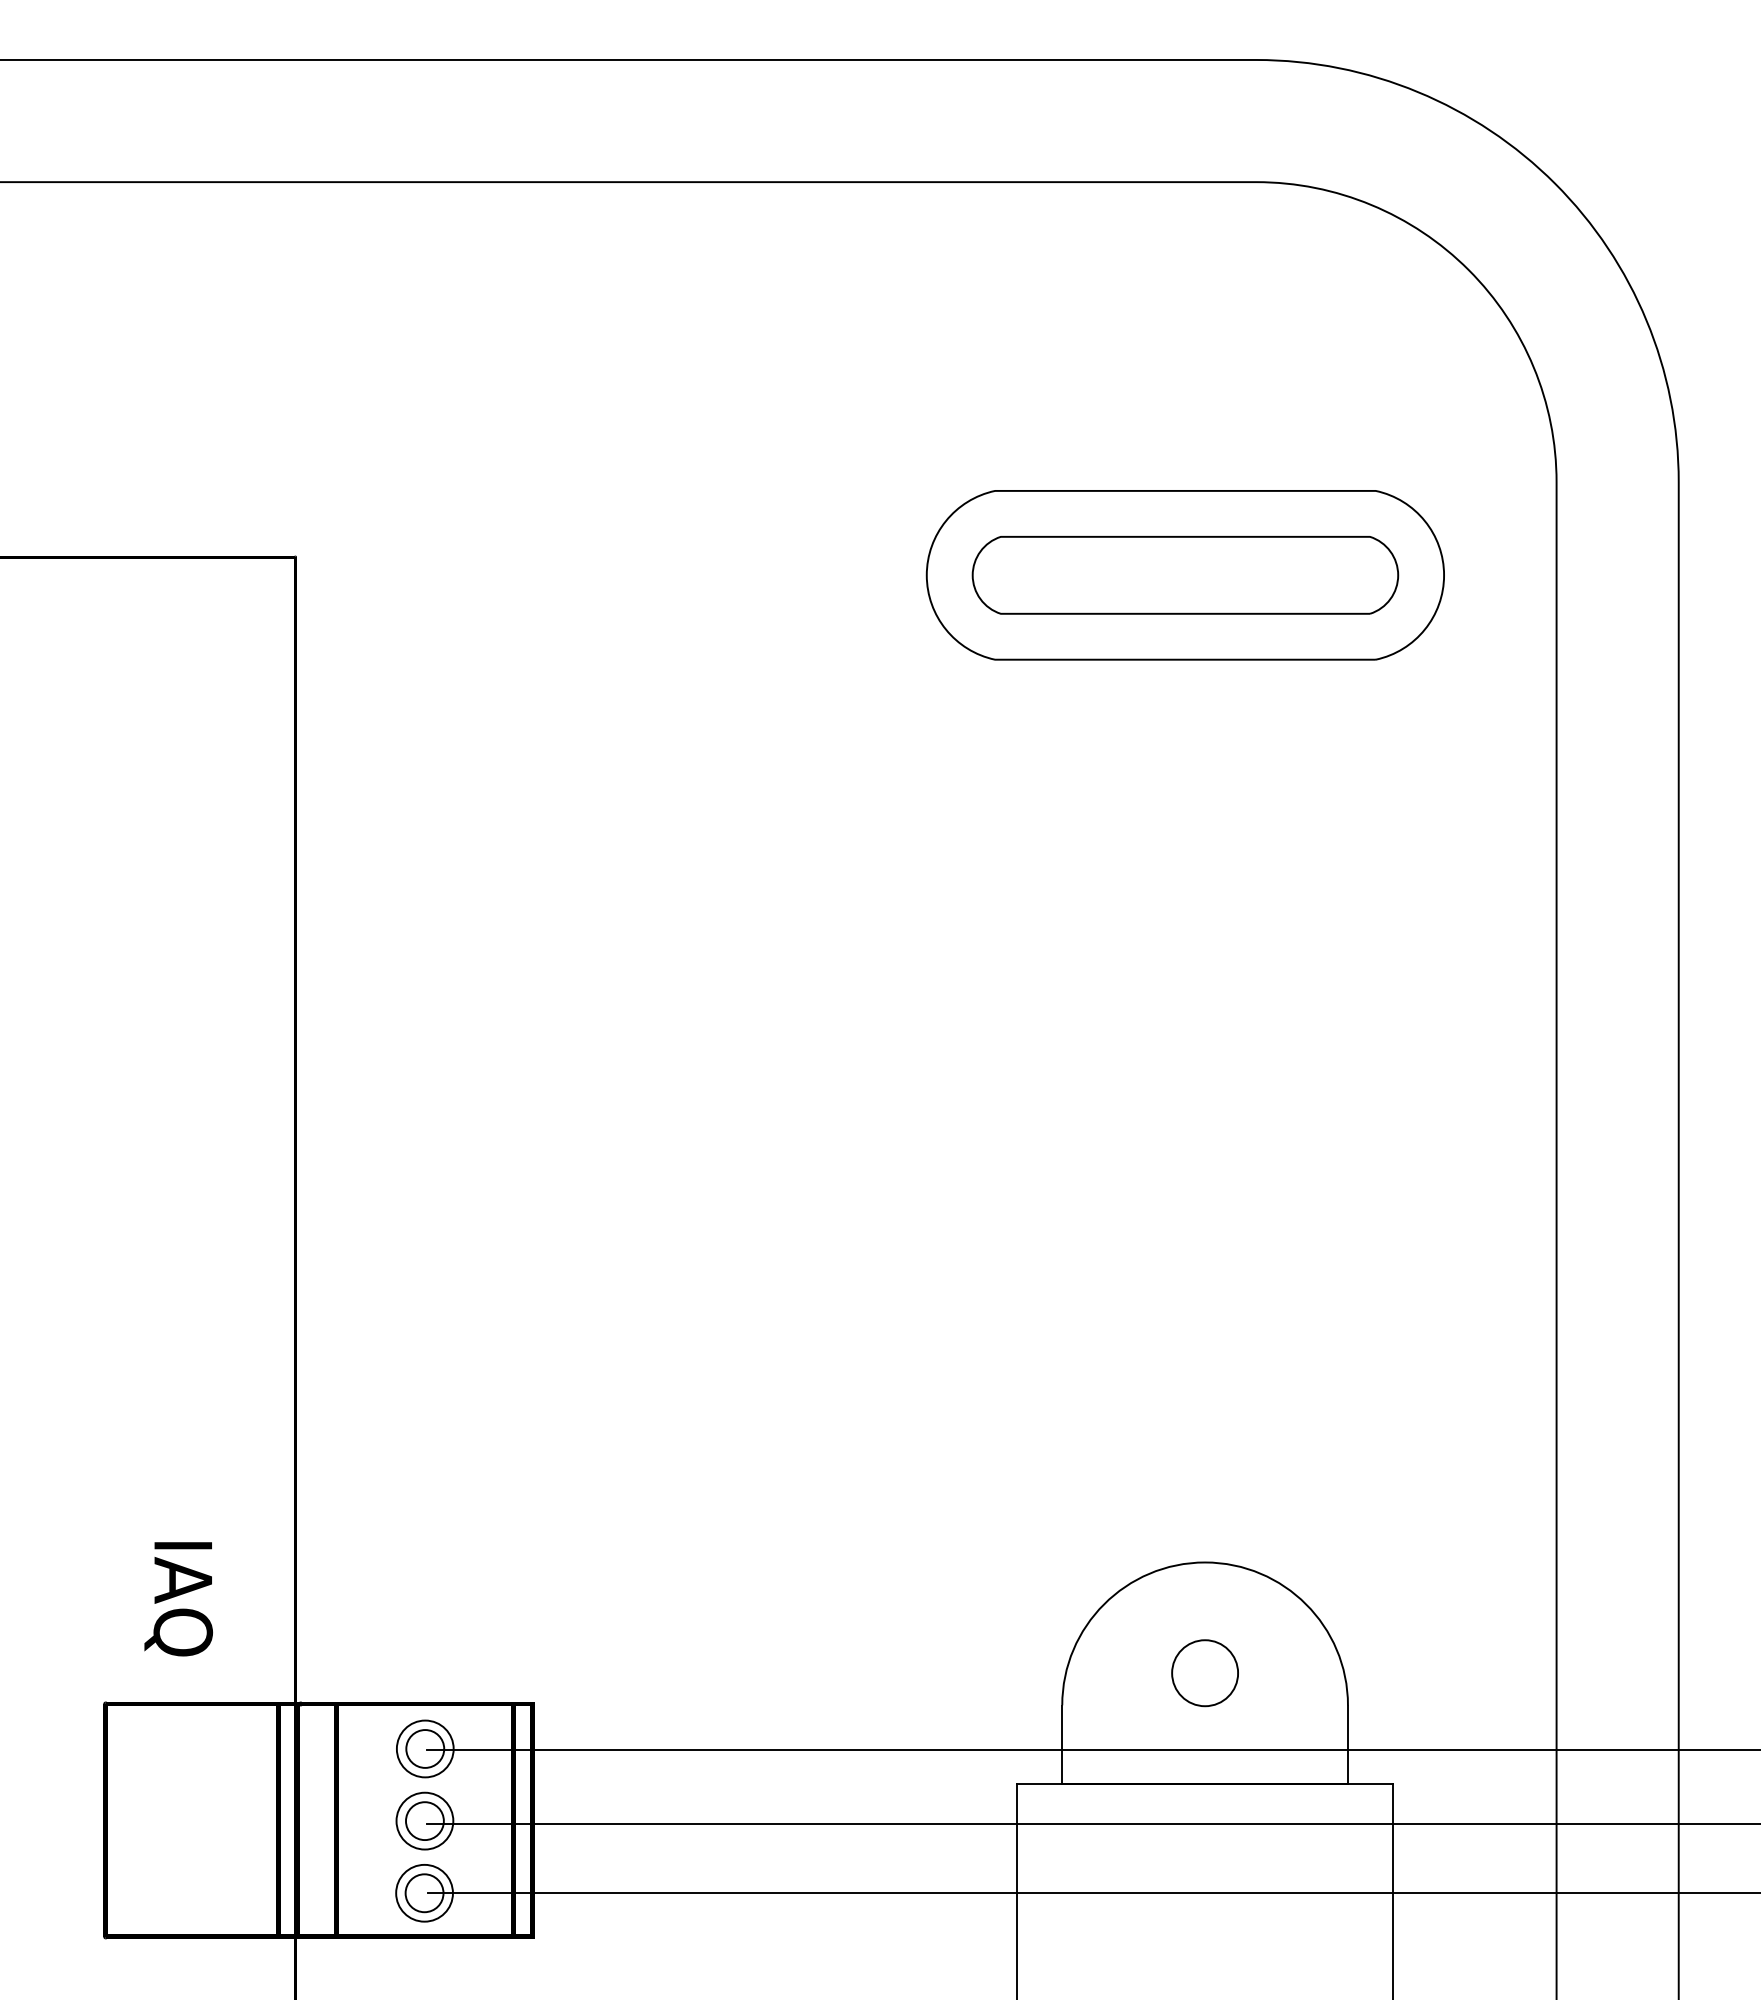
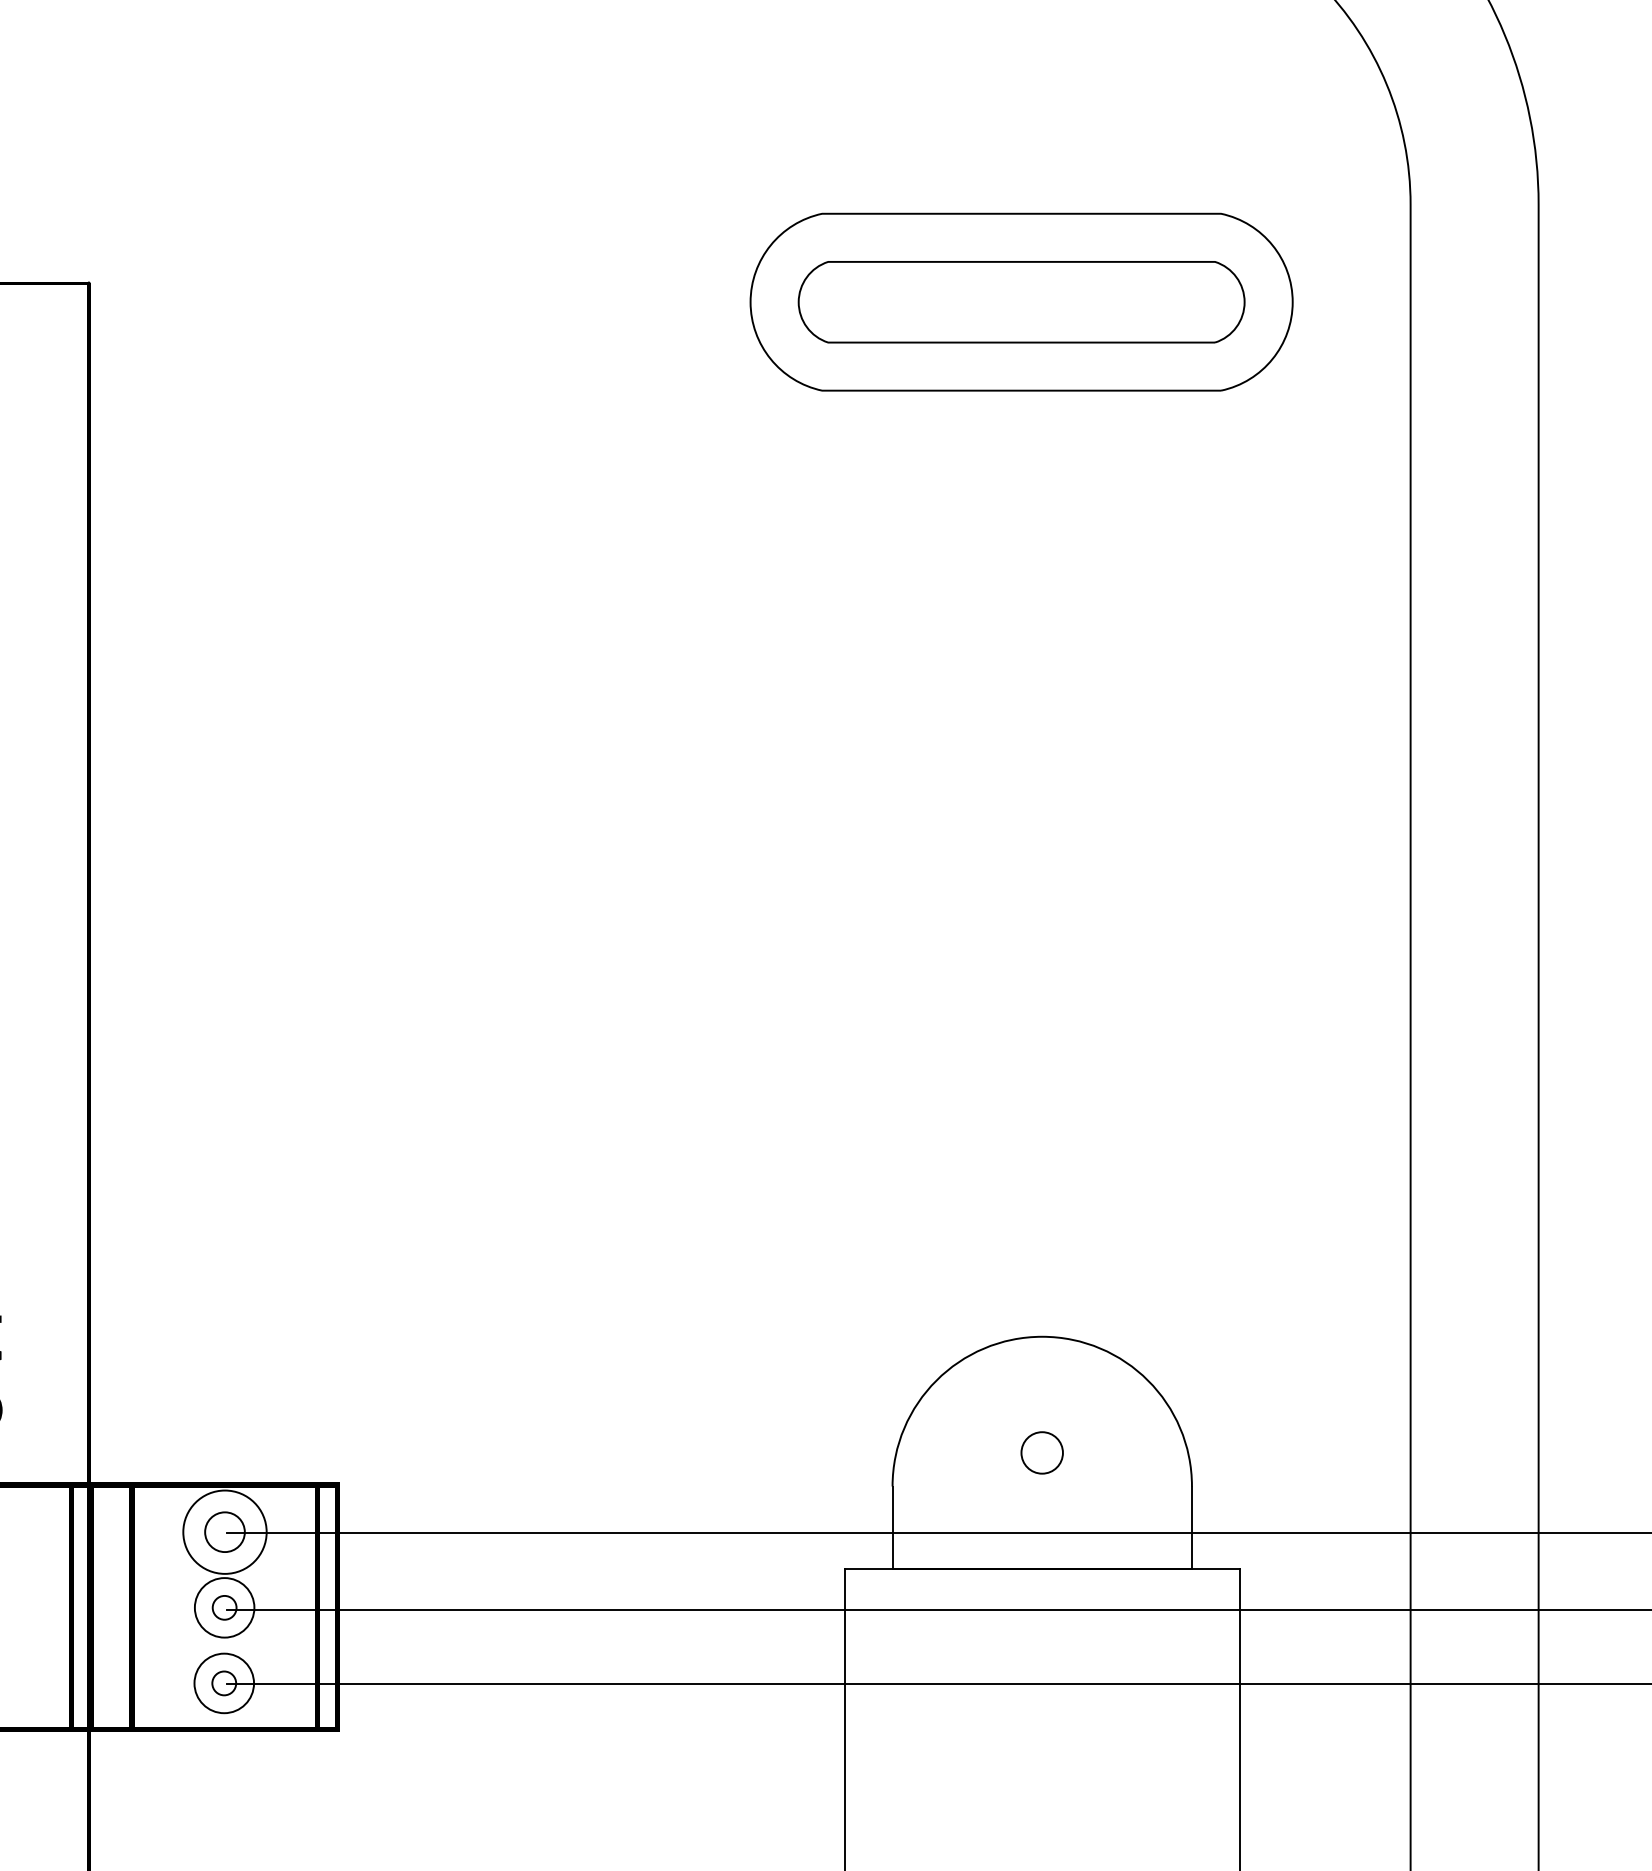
circle: (1204, 1673) -> (1041, 1453), size x0.6
circle: (424, 1748) -> (224, 1531), size x1.4
circle: (424, 1821) -> (224, 1608), size x0.6
circle: (424, 1893) -> (224, 1683), size x0.6

